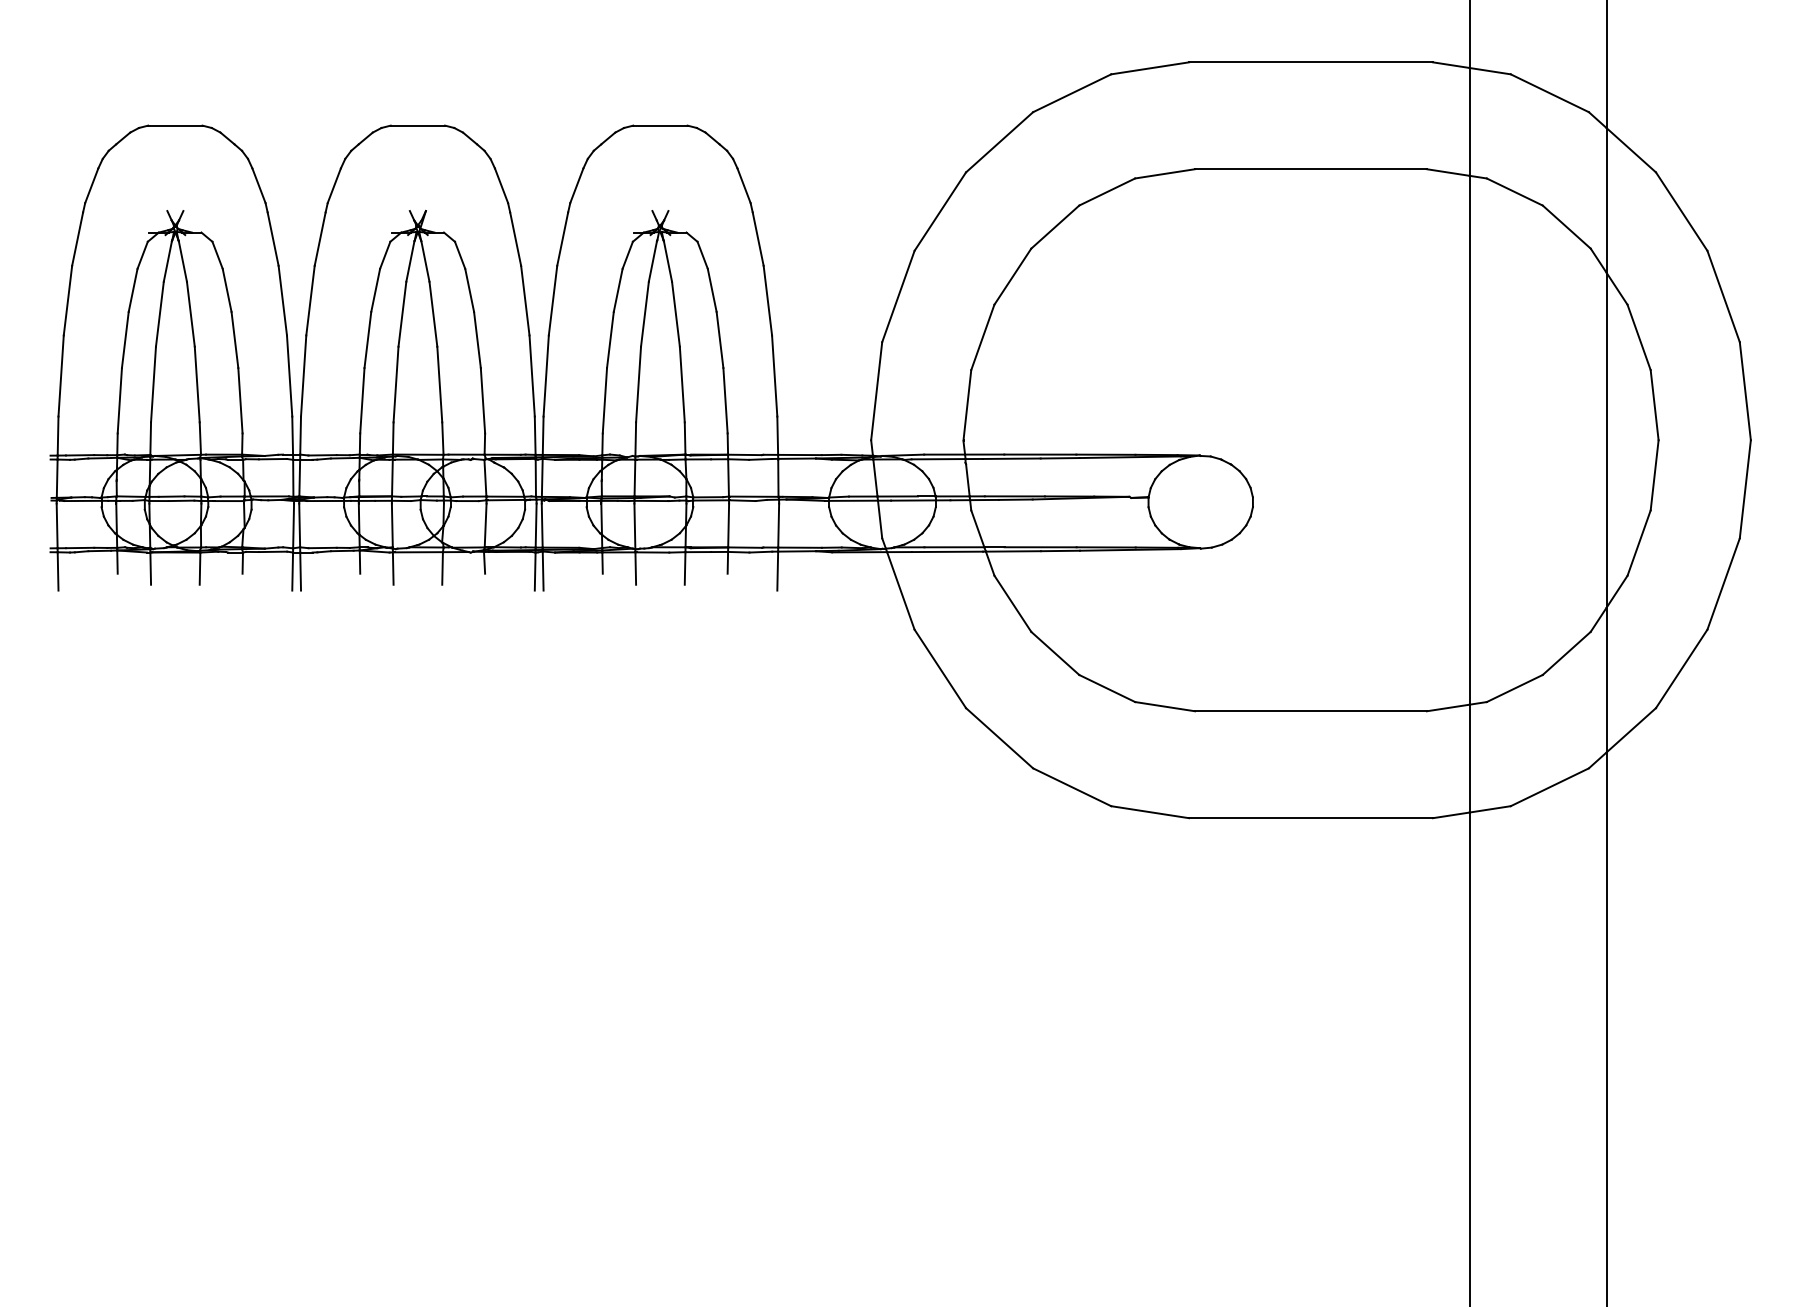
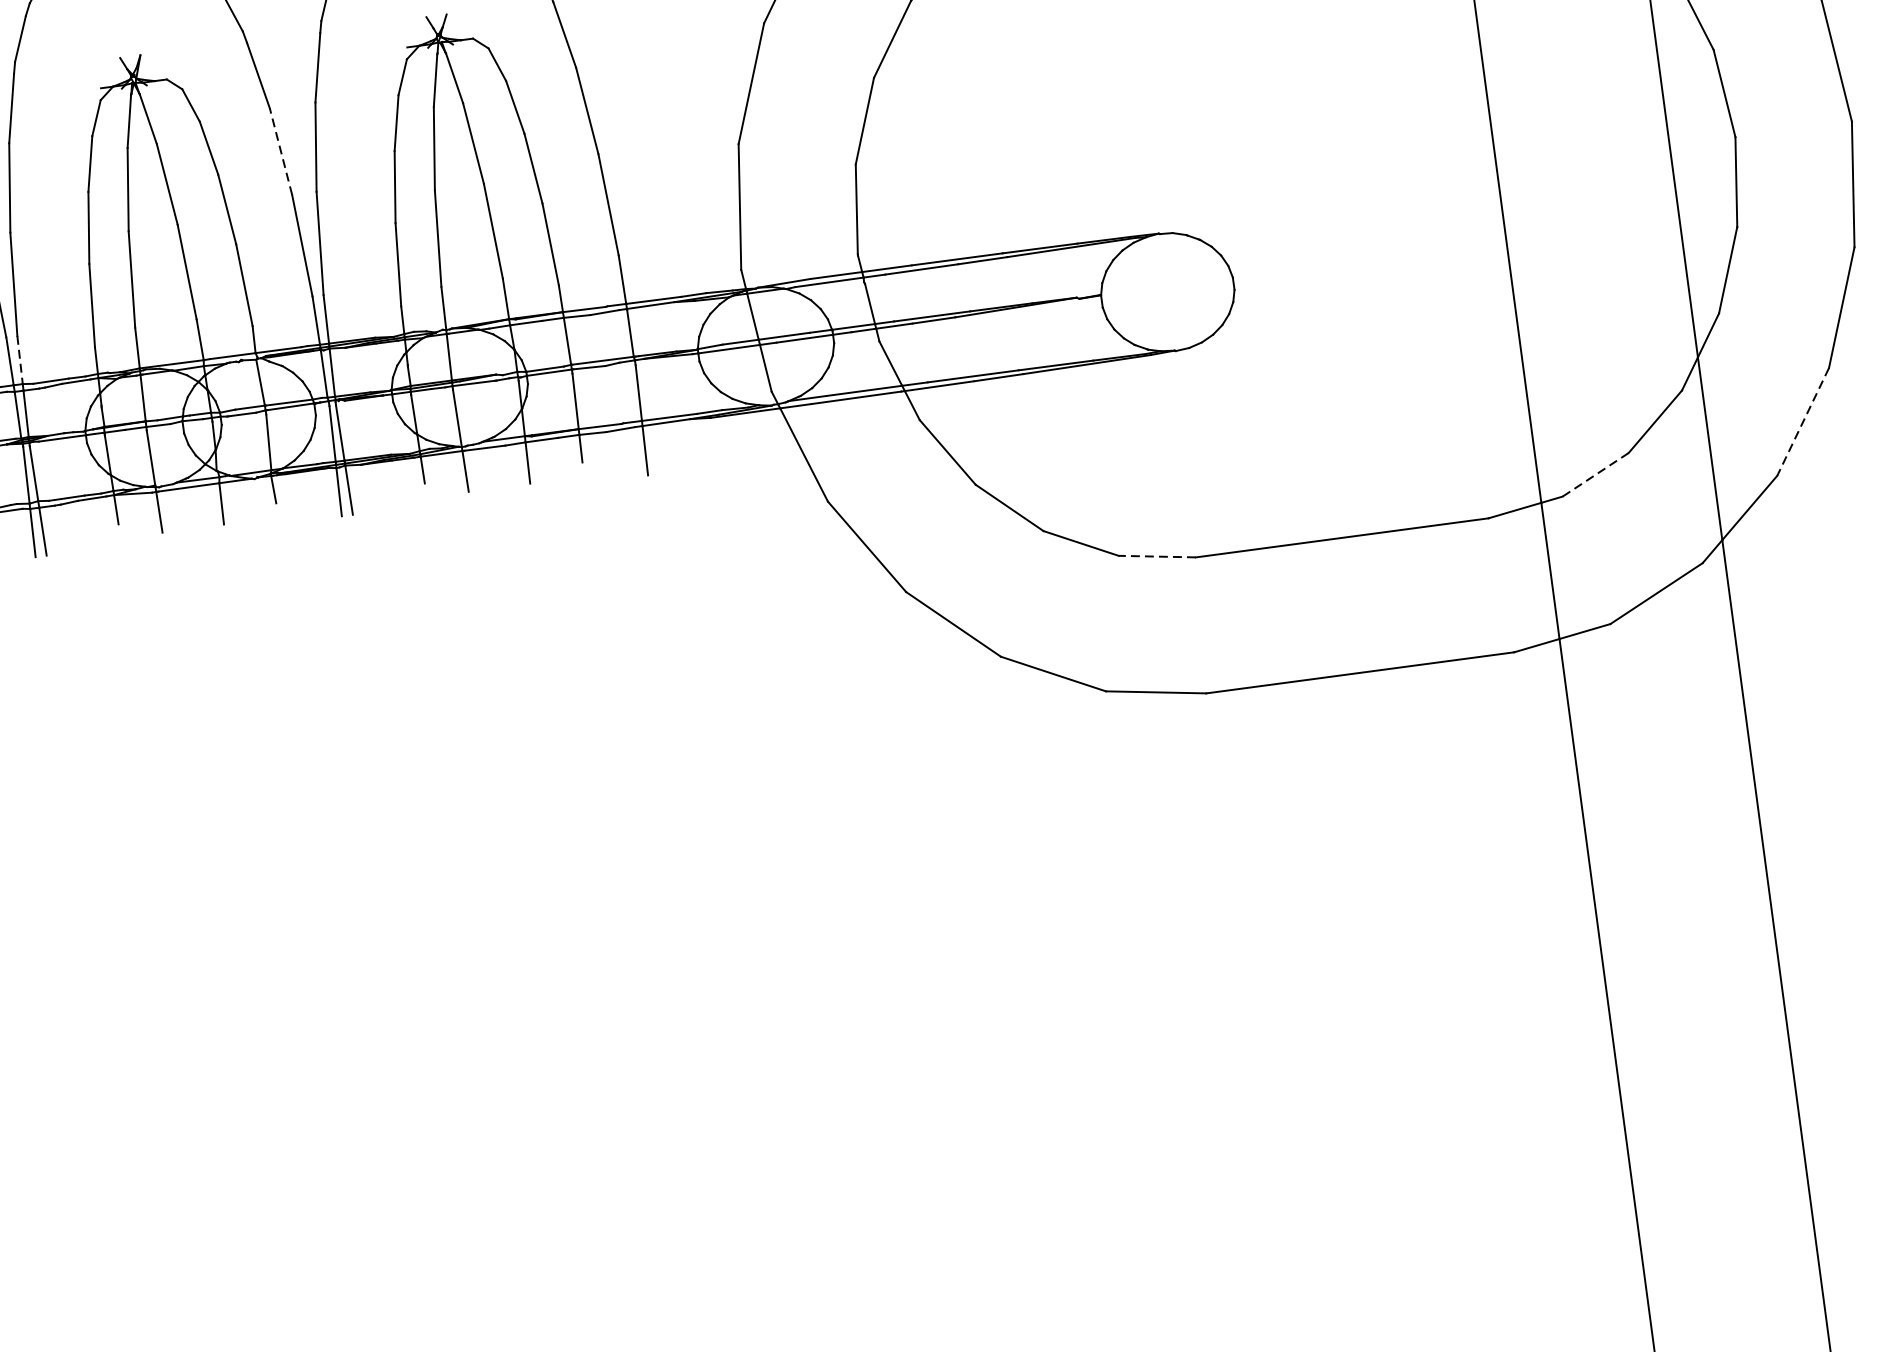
line: (525, 300) -> (281, 151), solid -> dashed
line: (300, 436) -> (20, 361), solid -> dashed
line: (1681, 668) -> (1802, 421), solid -> dashed
line: (1514, 688) -> (1595, 474), solid -> dashed
line: (1164, 706) -> (1156, 556), solid -> dashed

